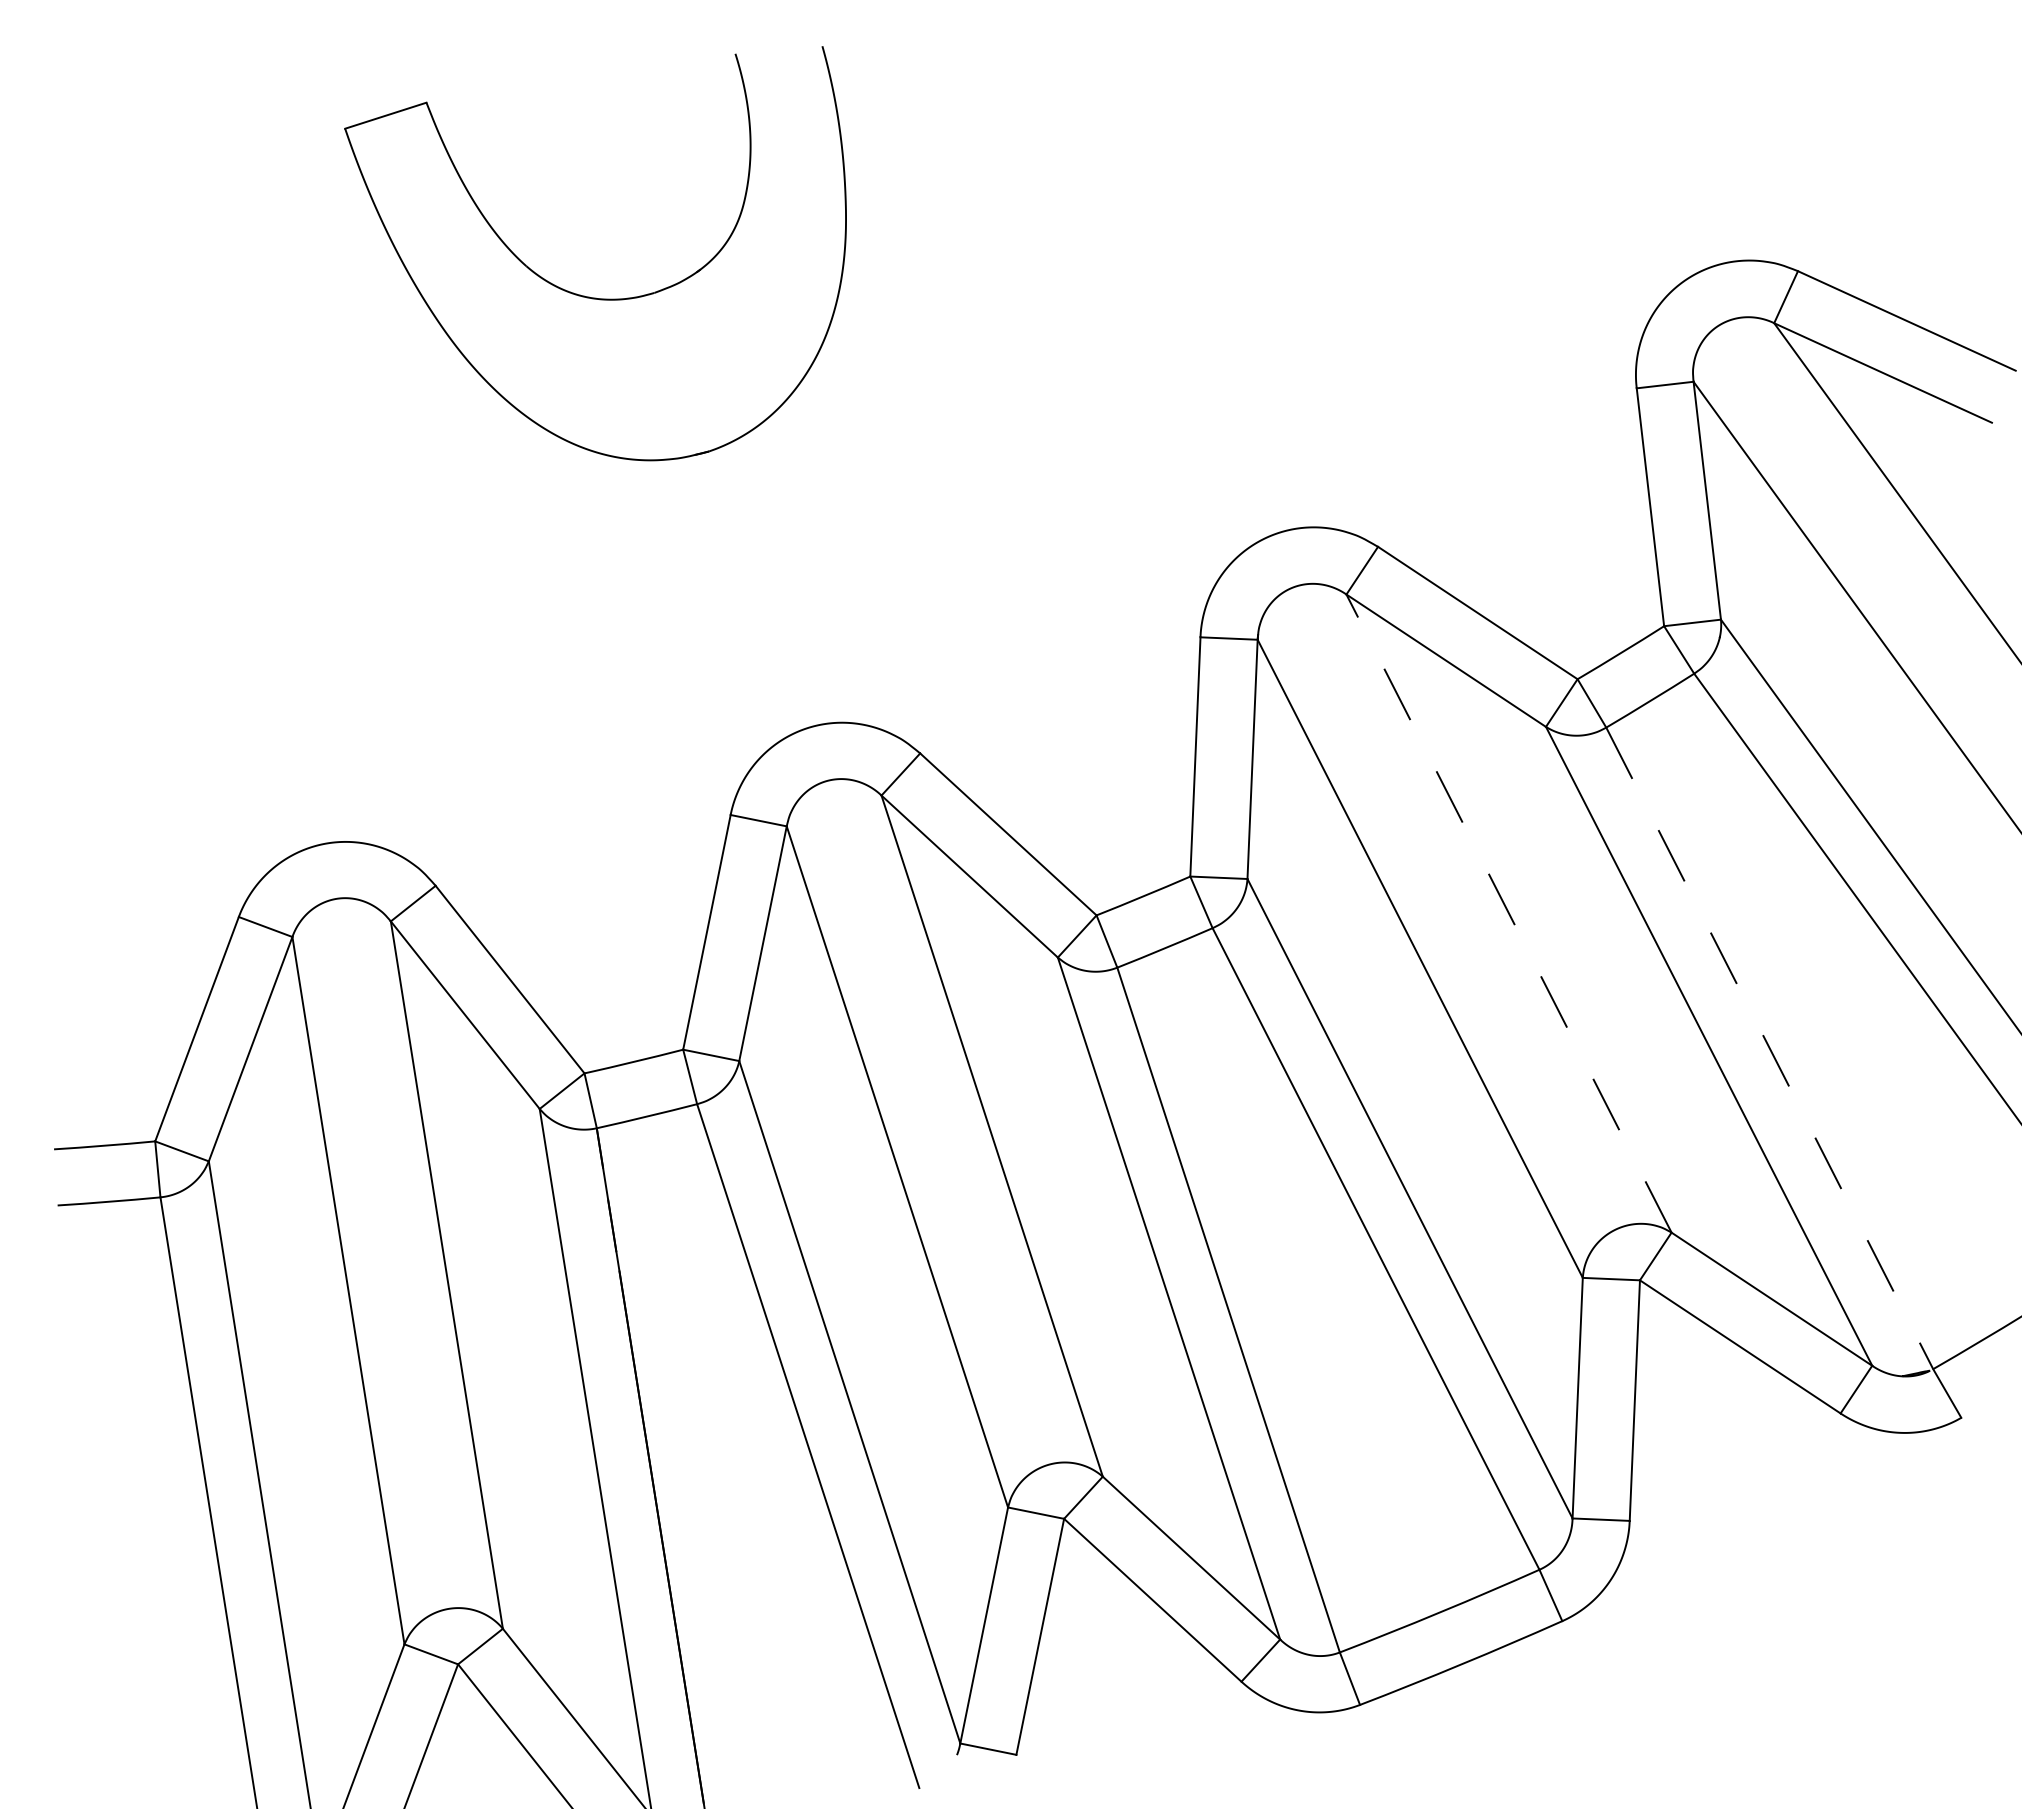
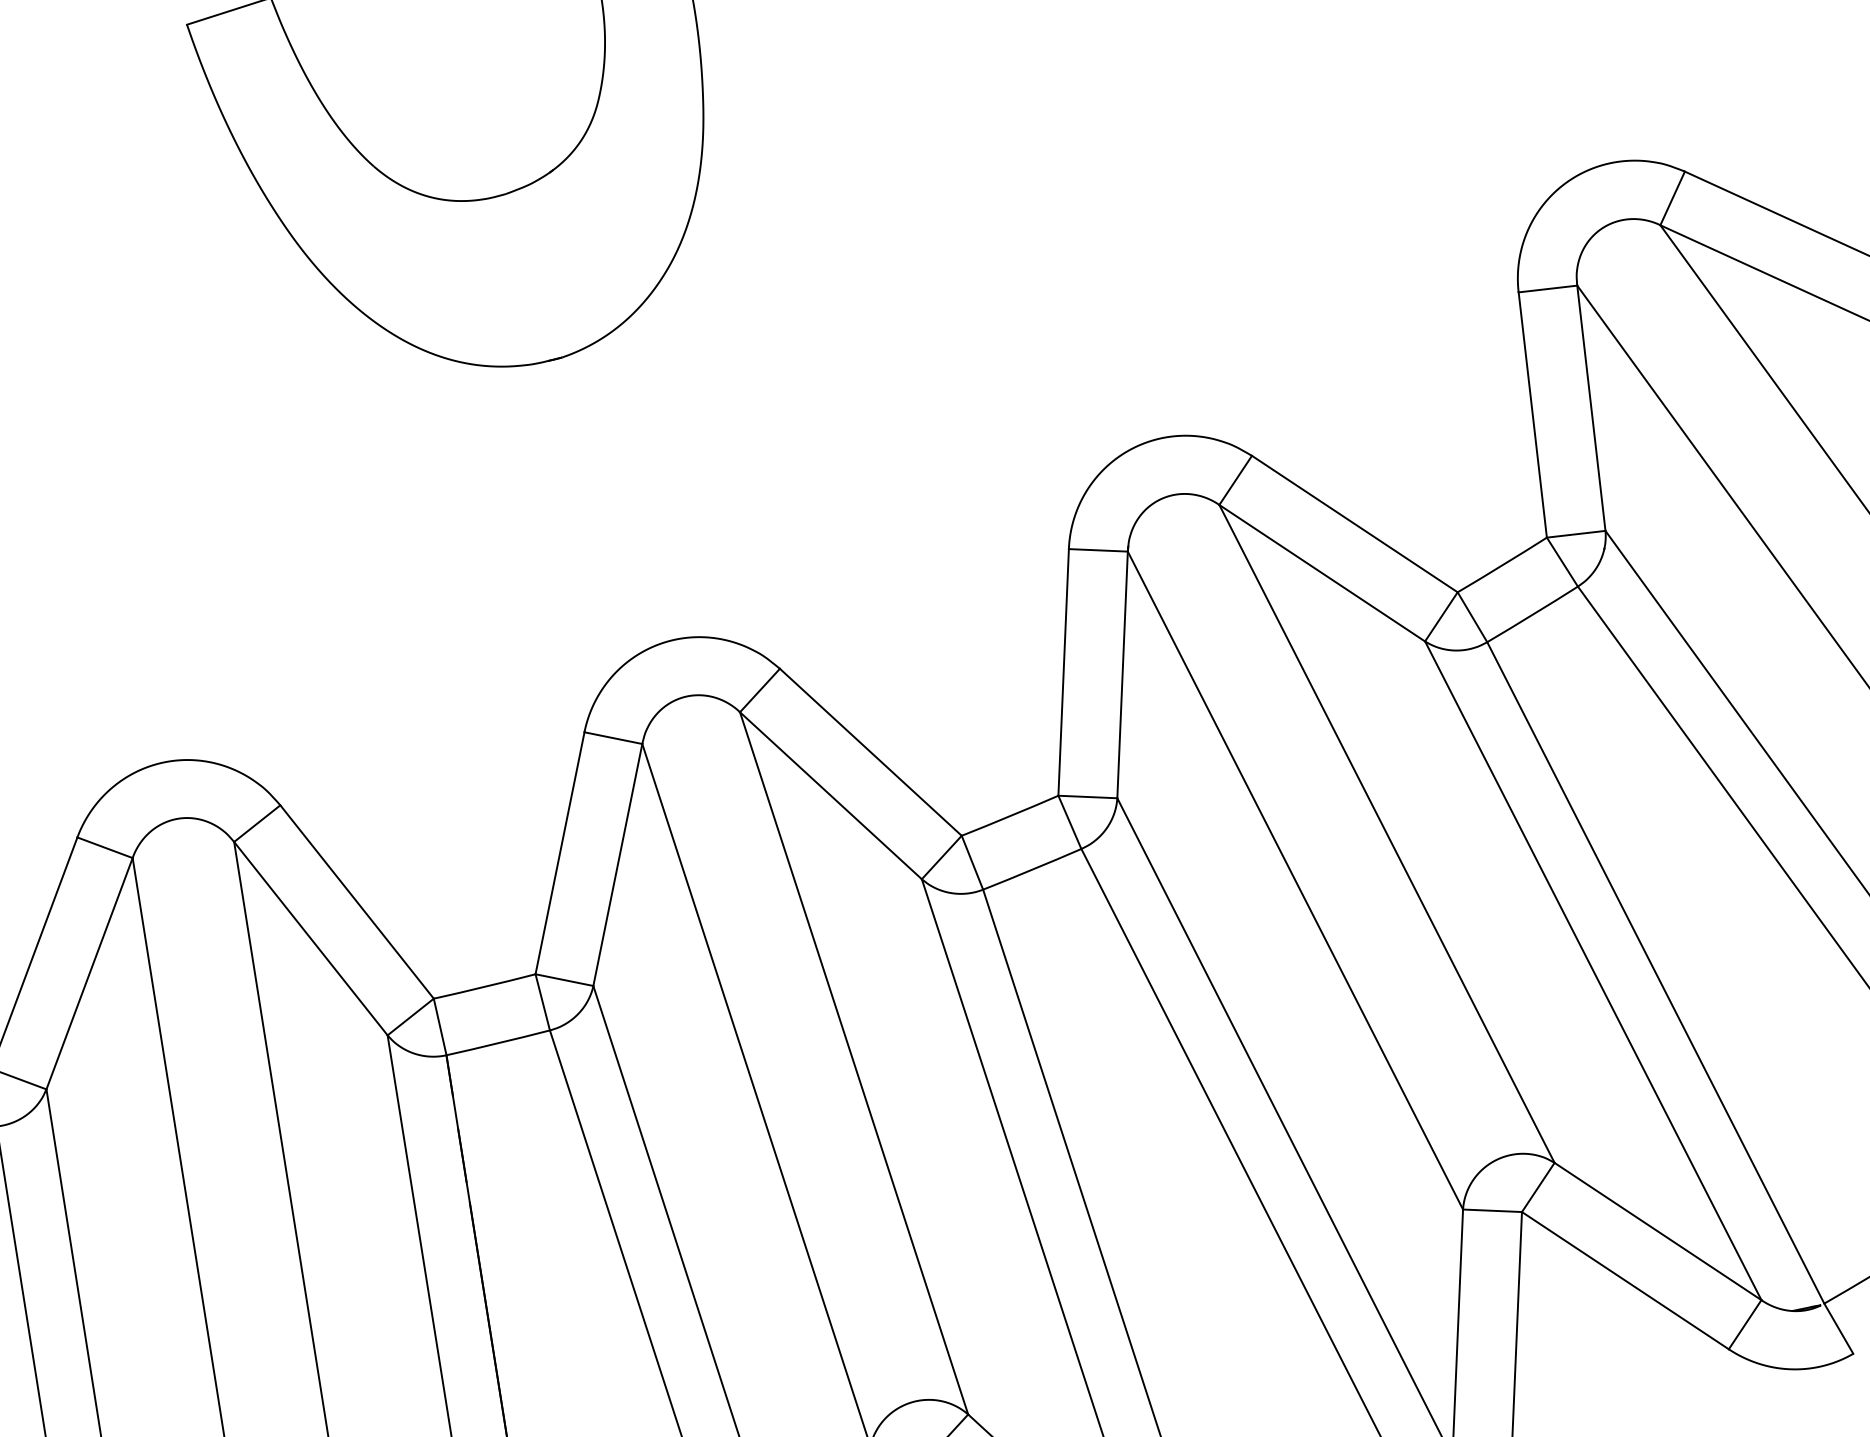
line: (1508, 913) -> (1386, 833), dashed -> solid
line: (1769, 1048) -> (1655, 973), dashed -> solid

